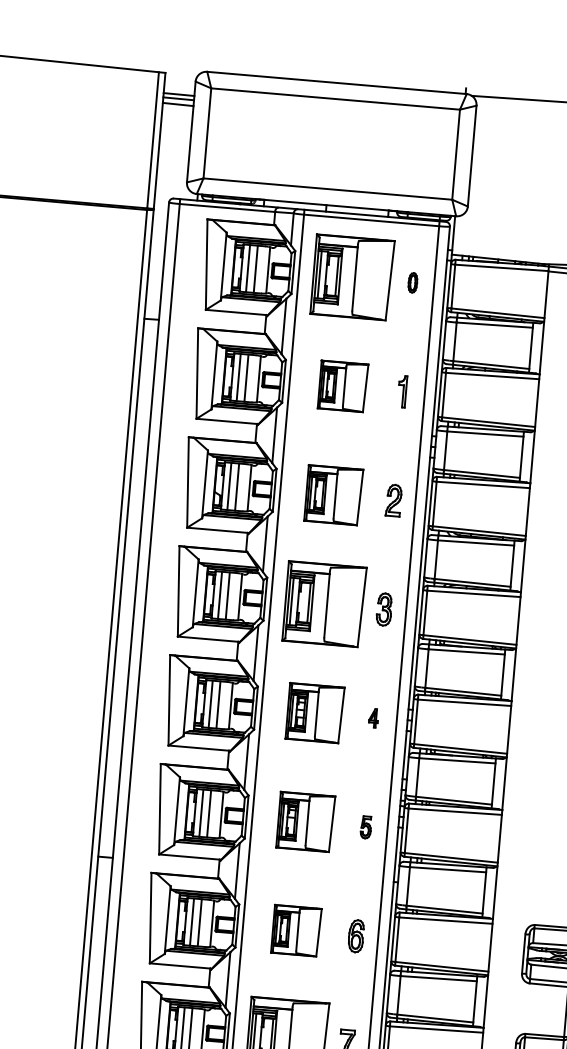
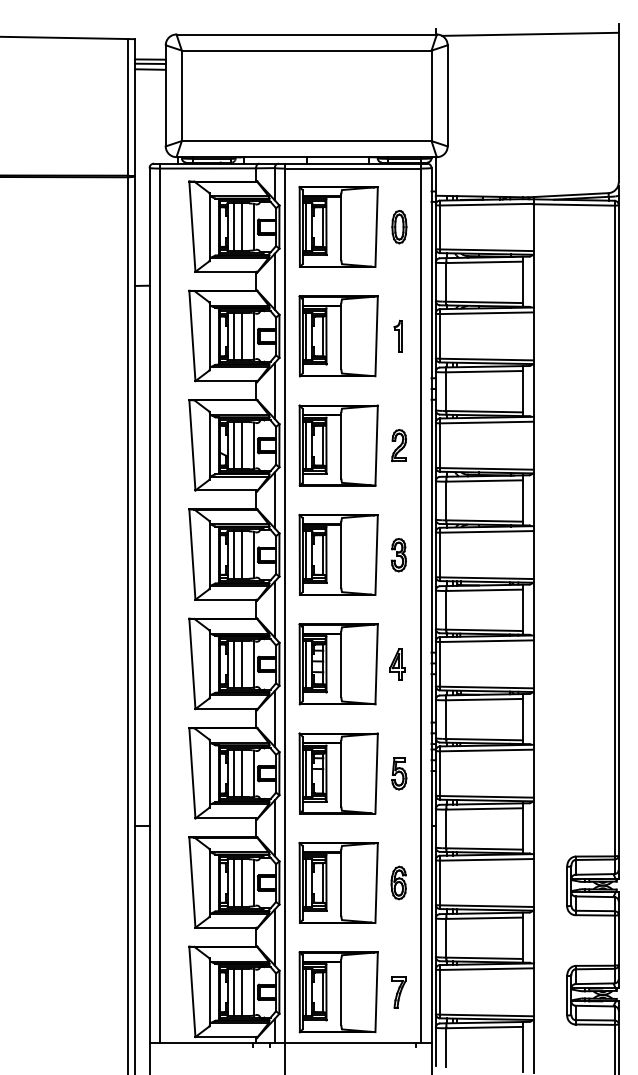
part: (412, 283) -> (399, 227), size x1.67
part: (342, 386) -> (338, 336), size x1.67
part: (333, 495) -> (338, 445), size x1.43
part: (314, 713) -> (338, 664), size x1.43
part: (373, 718) -> (397, 664), size x1.67
part: (305, 821) -> (338, 773), size x1.43
part: (366, 827) -> (399, 773), size x1.43
part: (296, 930) -> (338, 882), size x1.67

